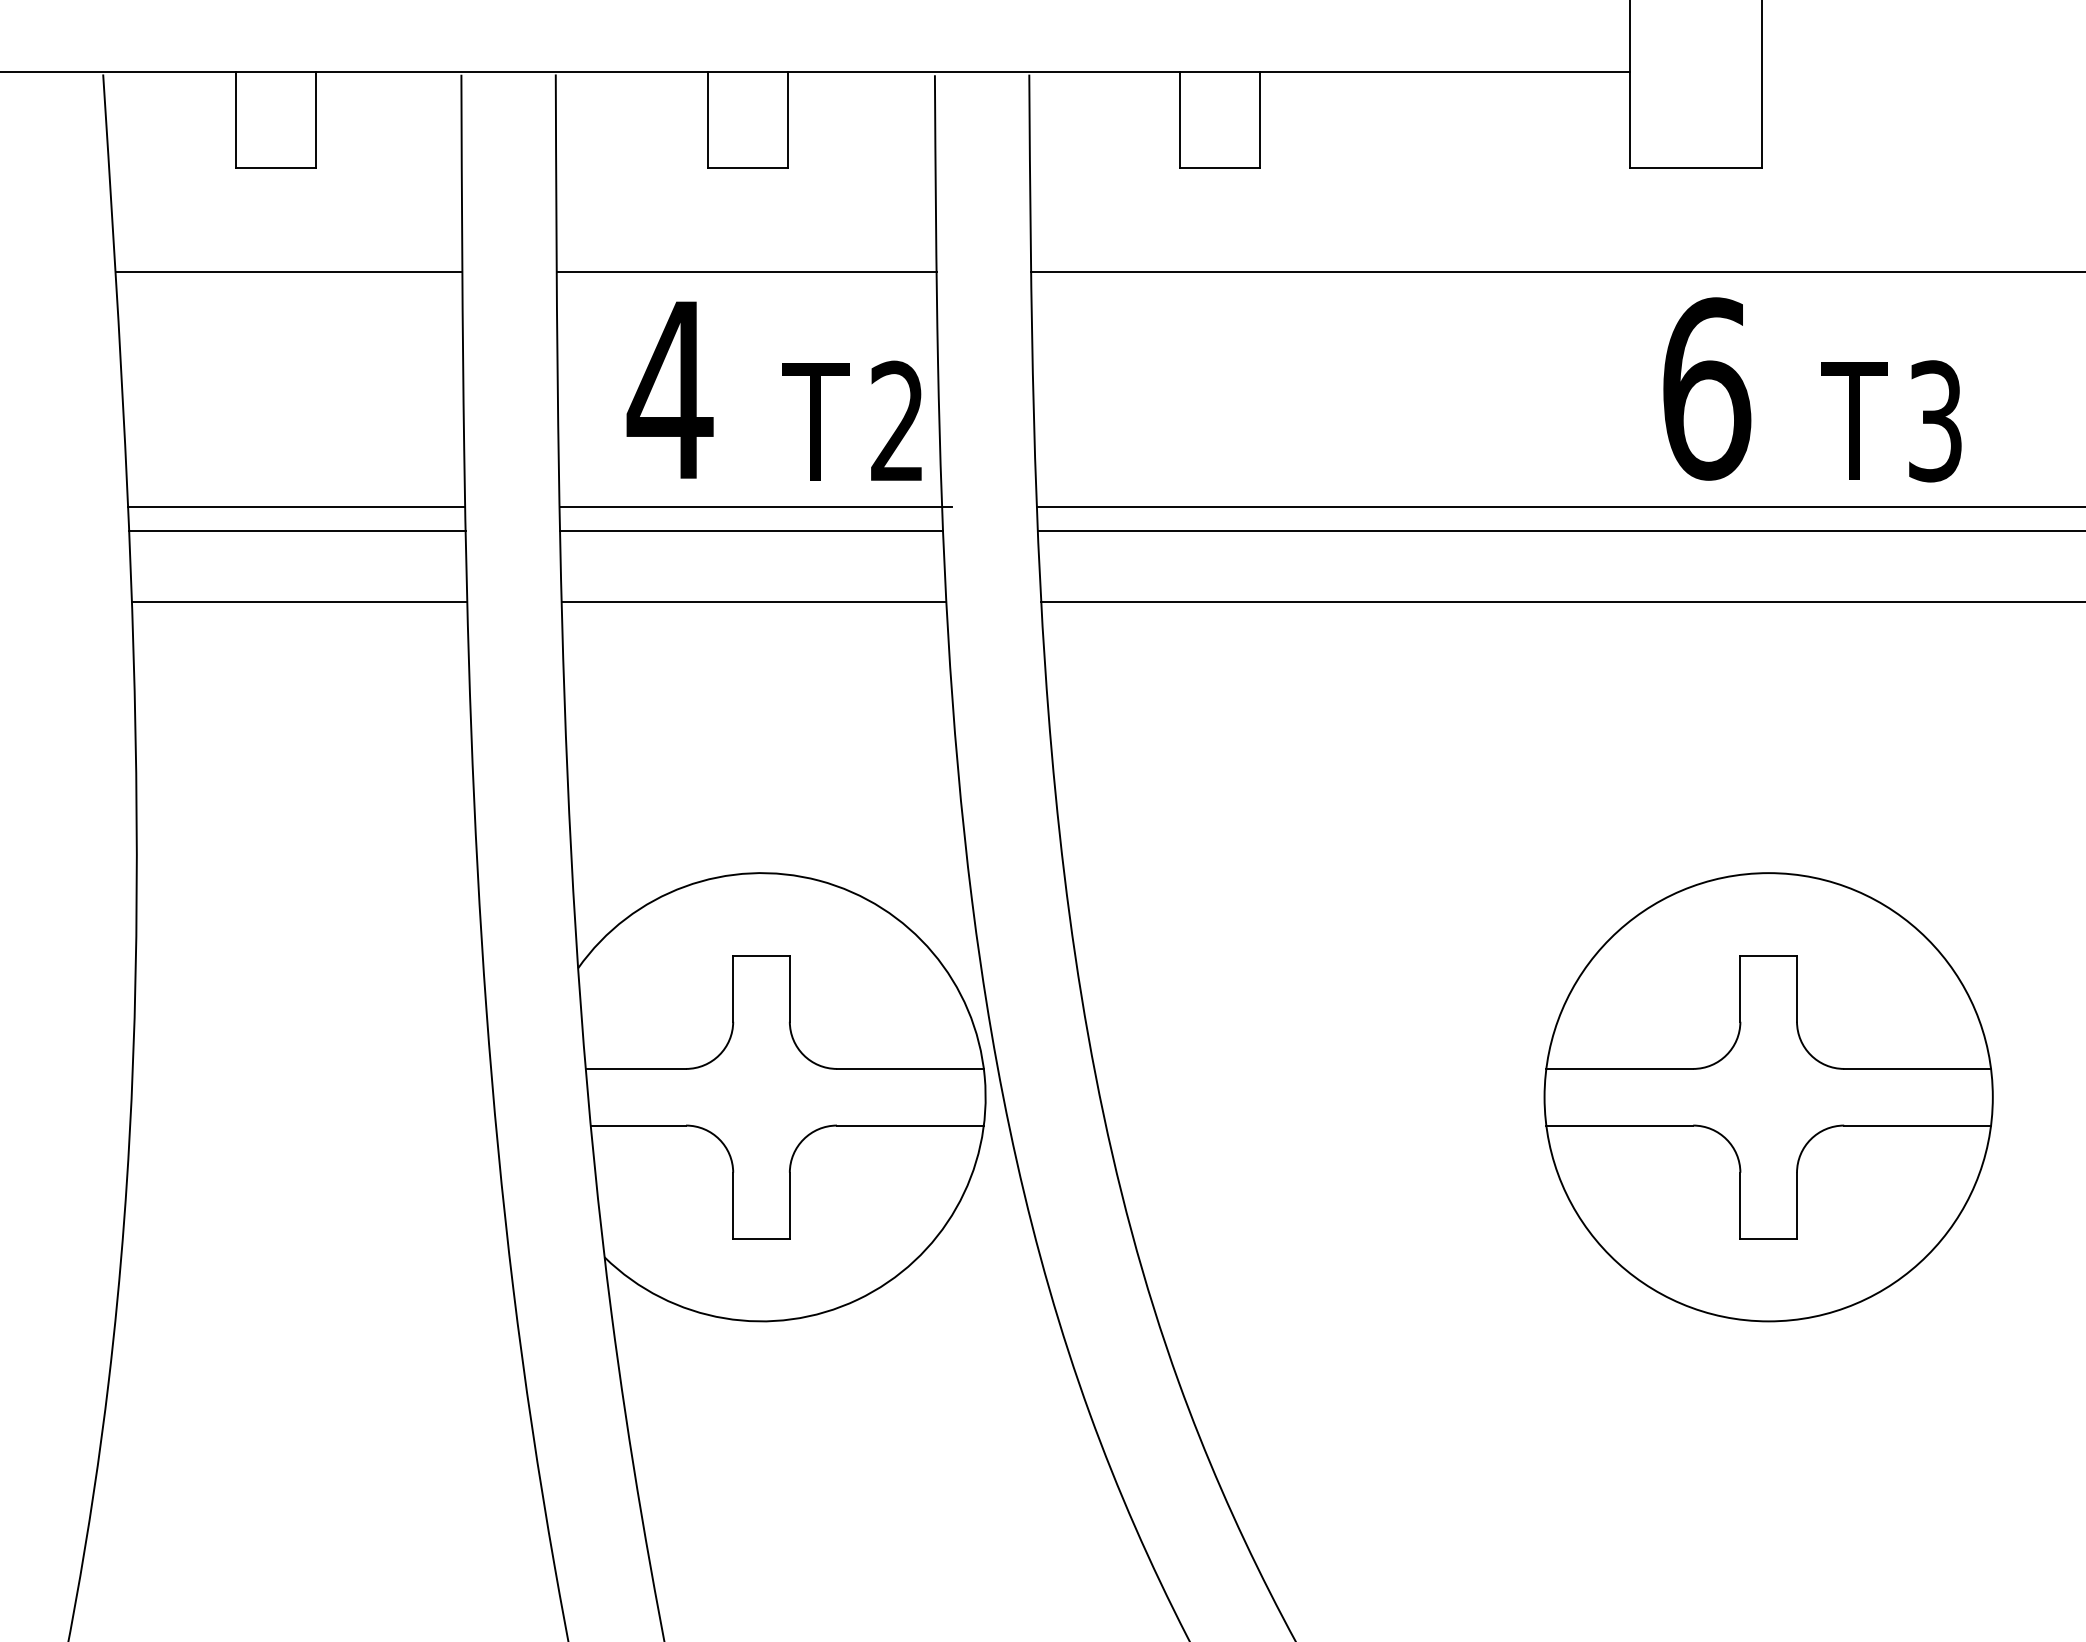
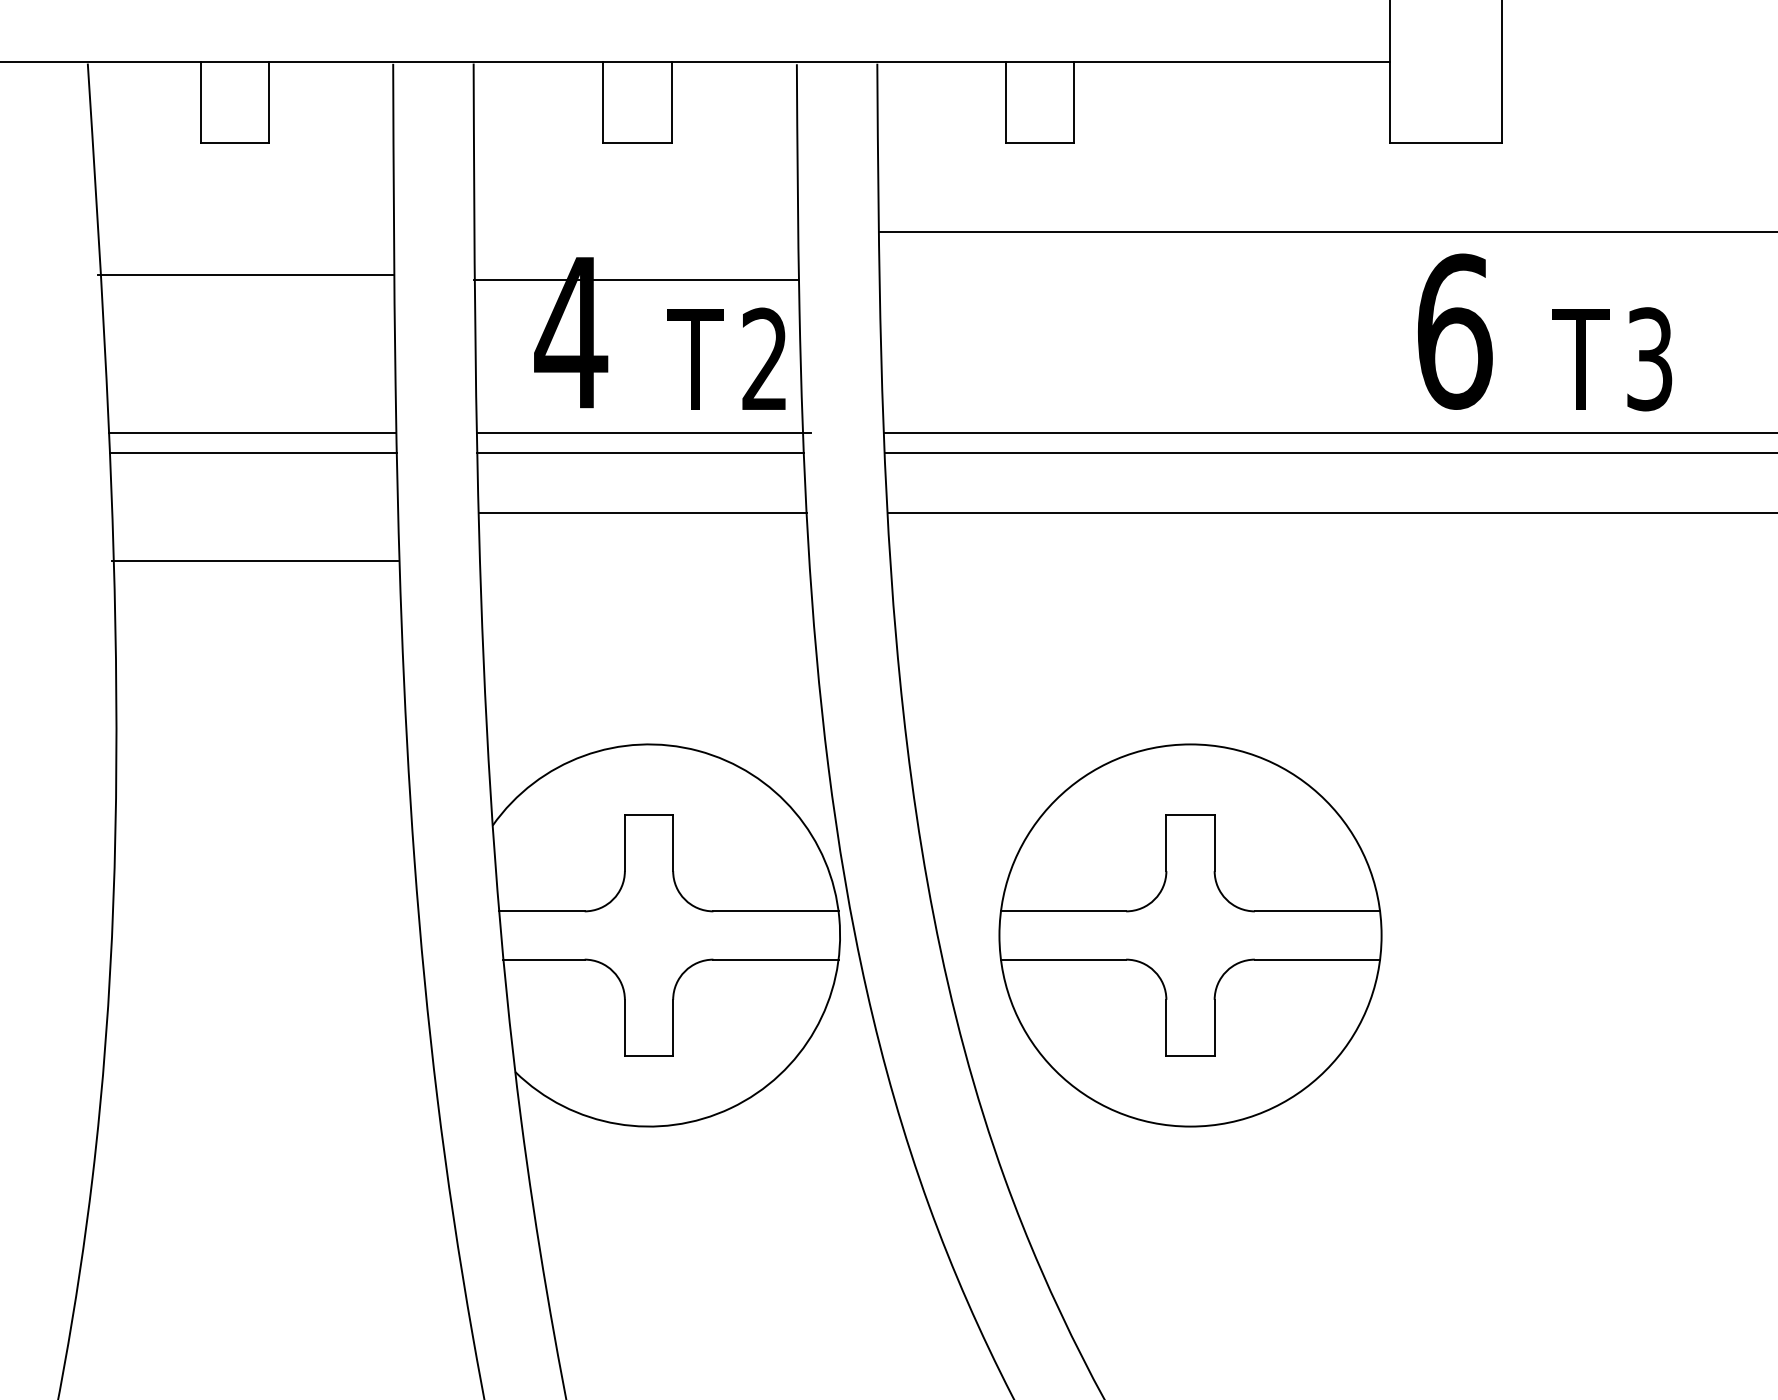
line: (288, 271) -> (245, 275), moved
line: (746, 271) -> (636, 280), moved
line: (299, 601) -> (255, 560), moved
part: (1768, 1097) -> (1190, 935), moved

